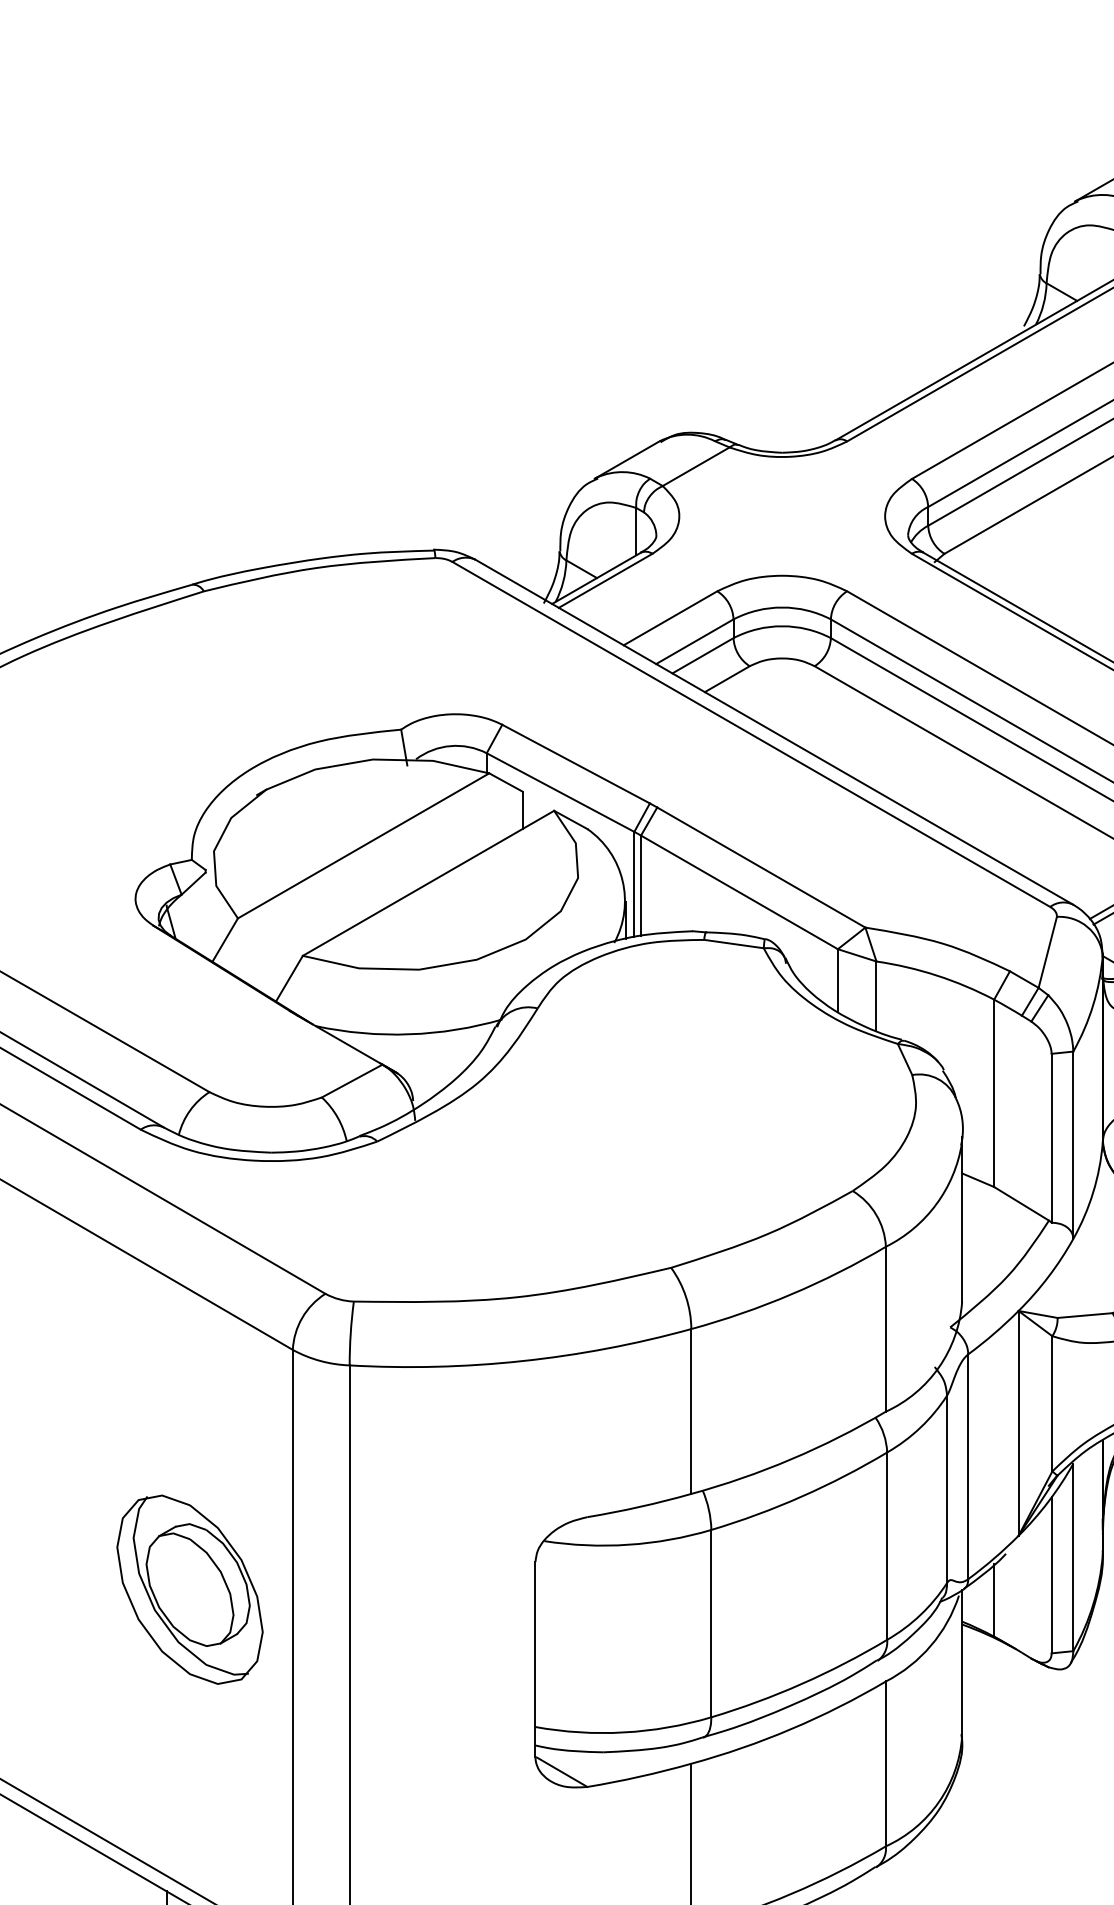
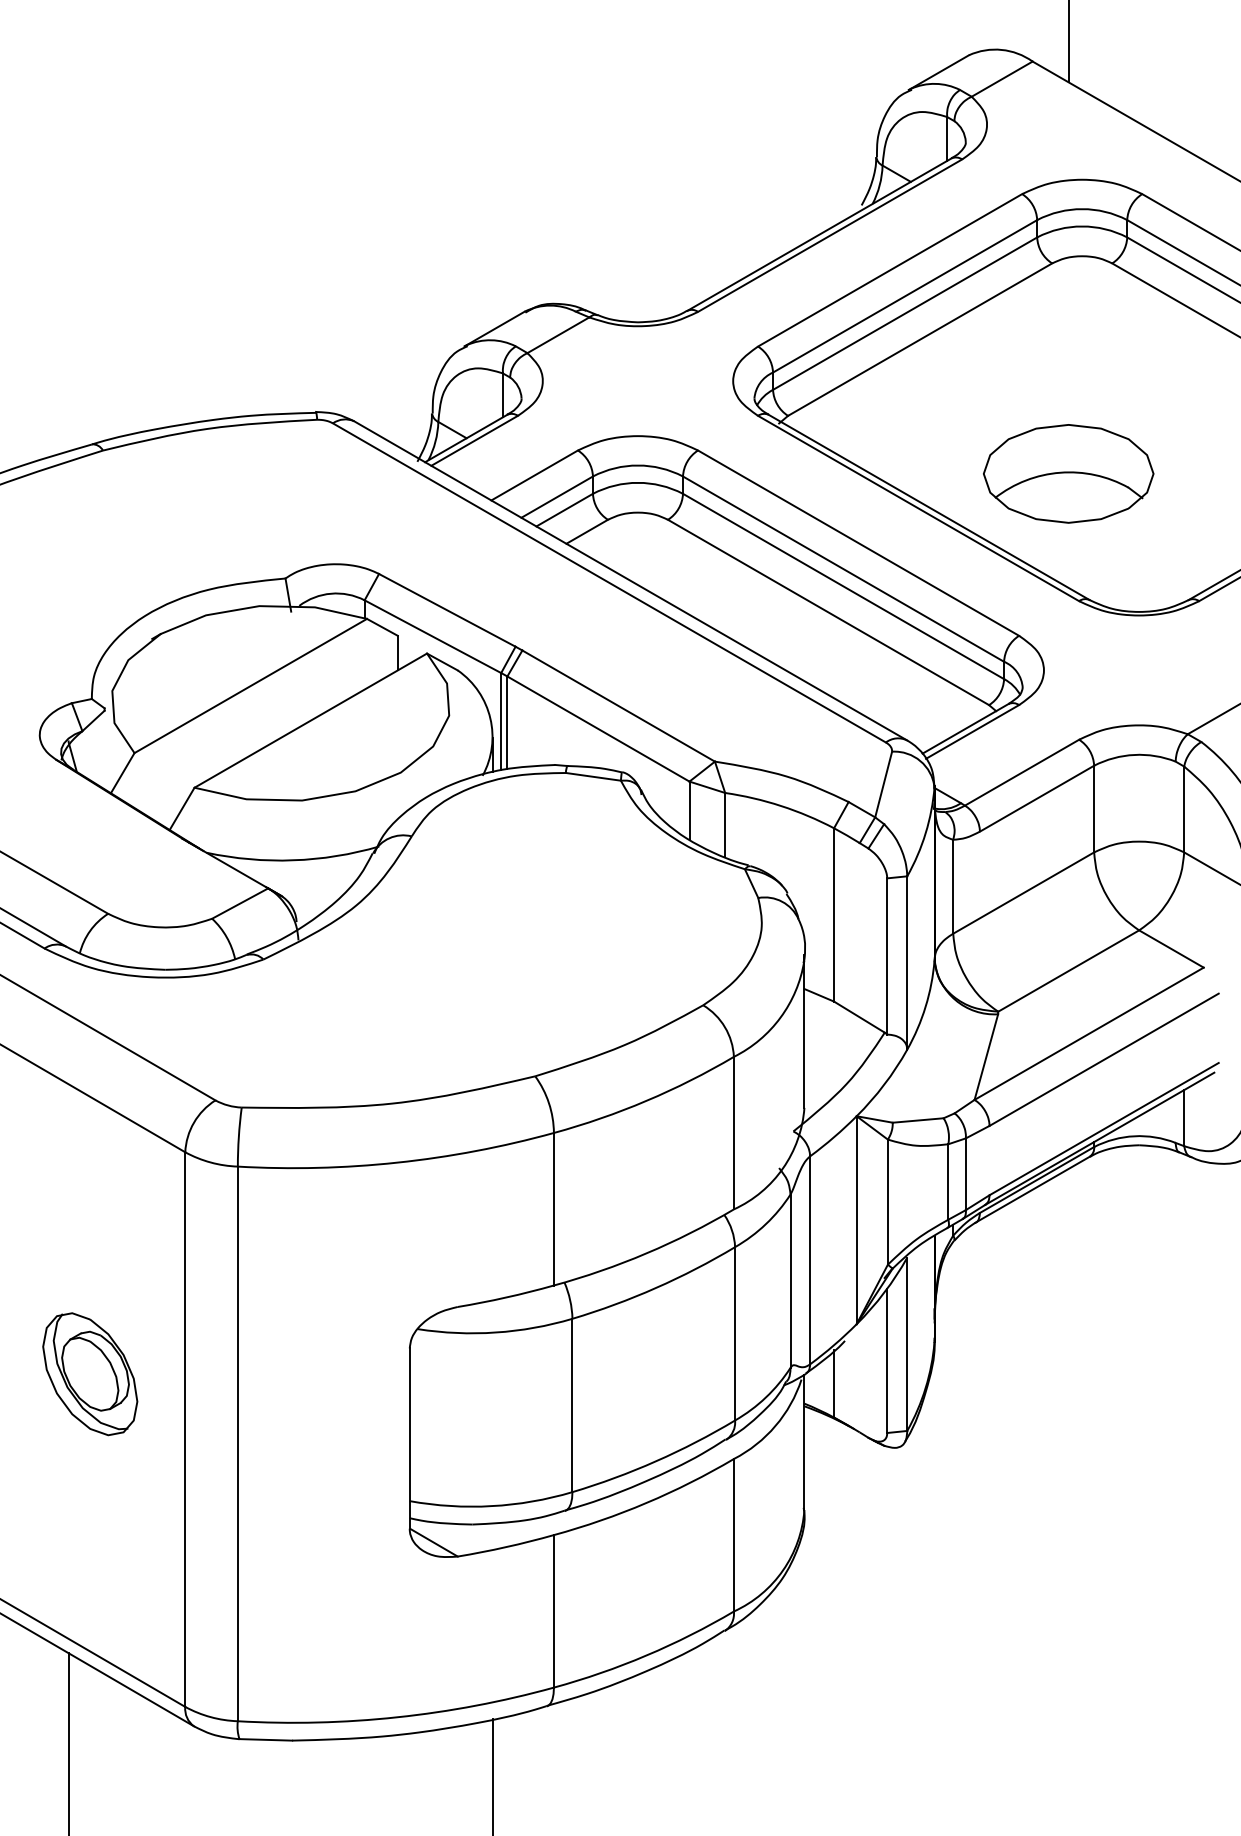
part: (190, 1590) -> (90, 1374), size x0.7

